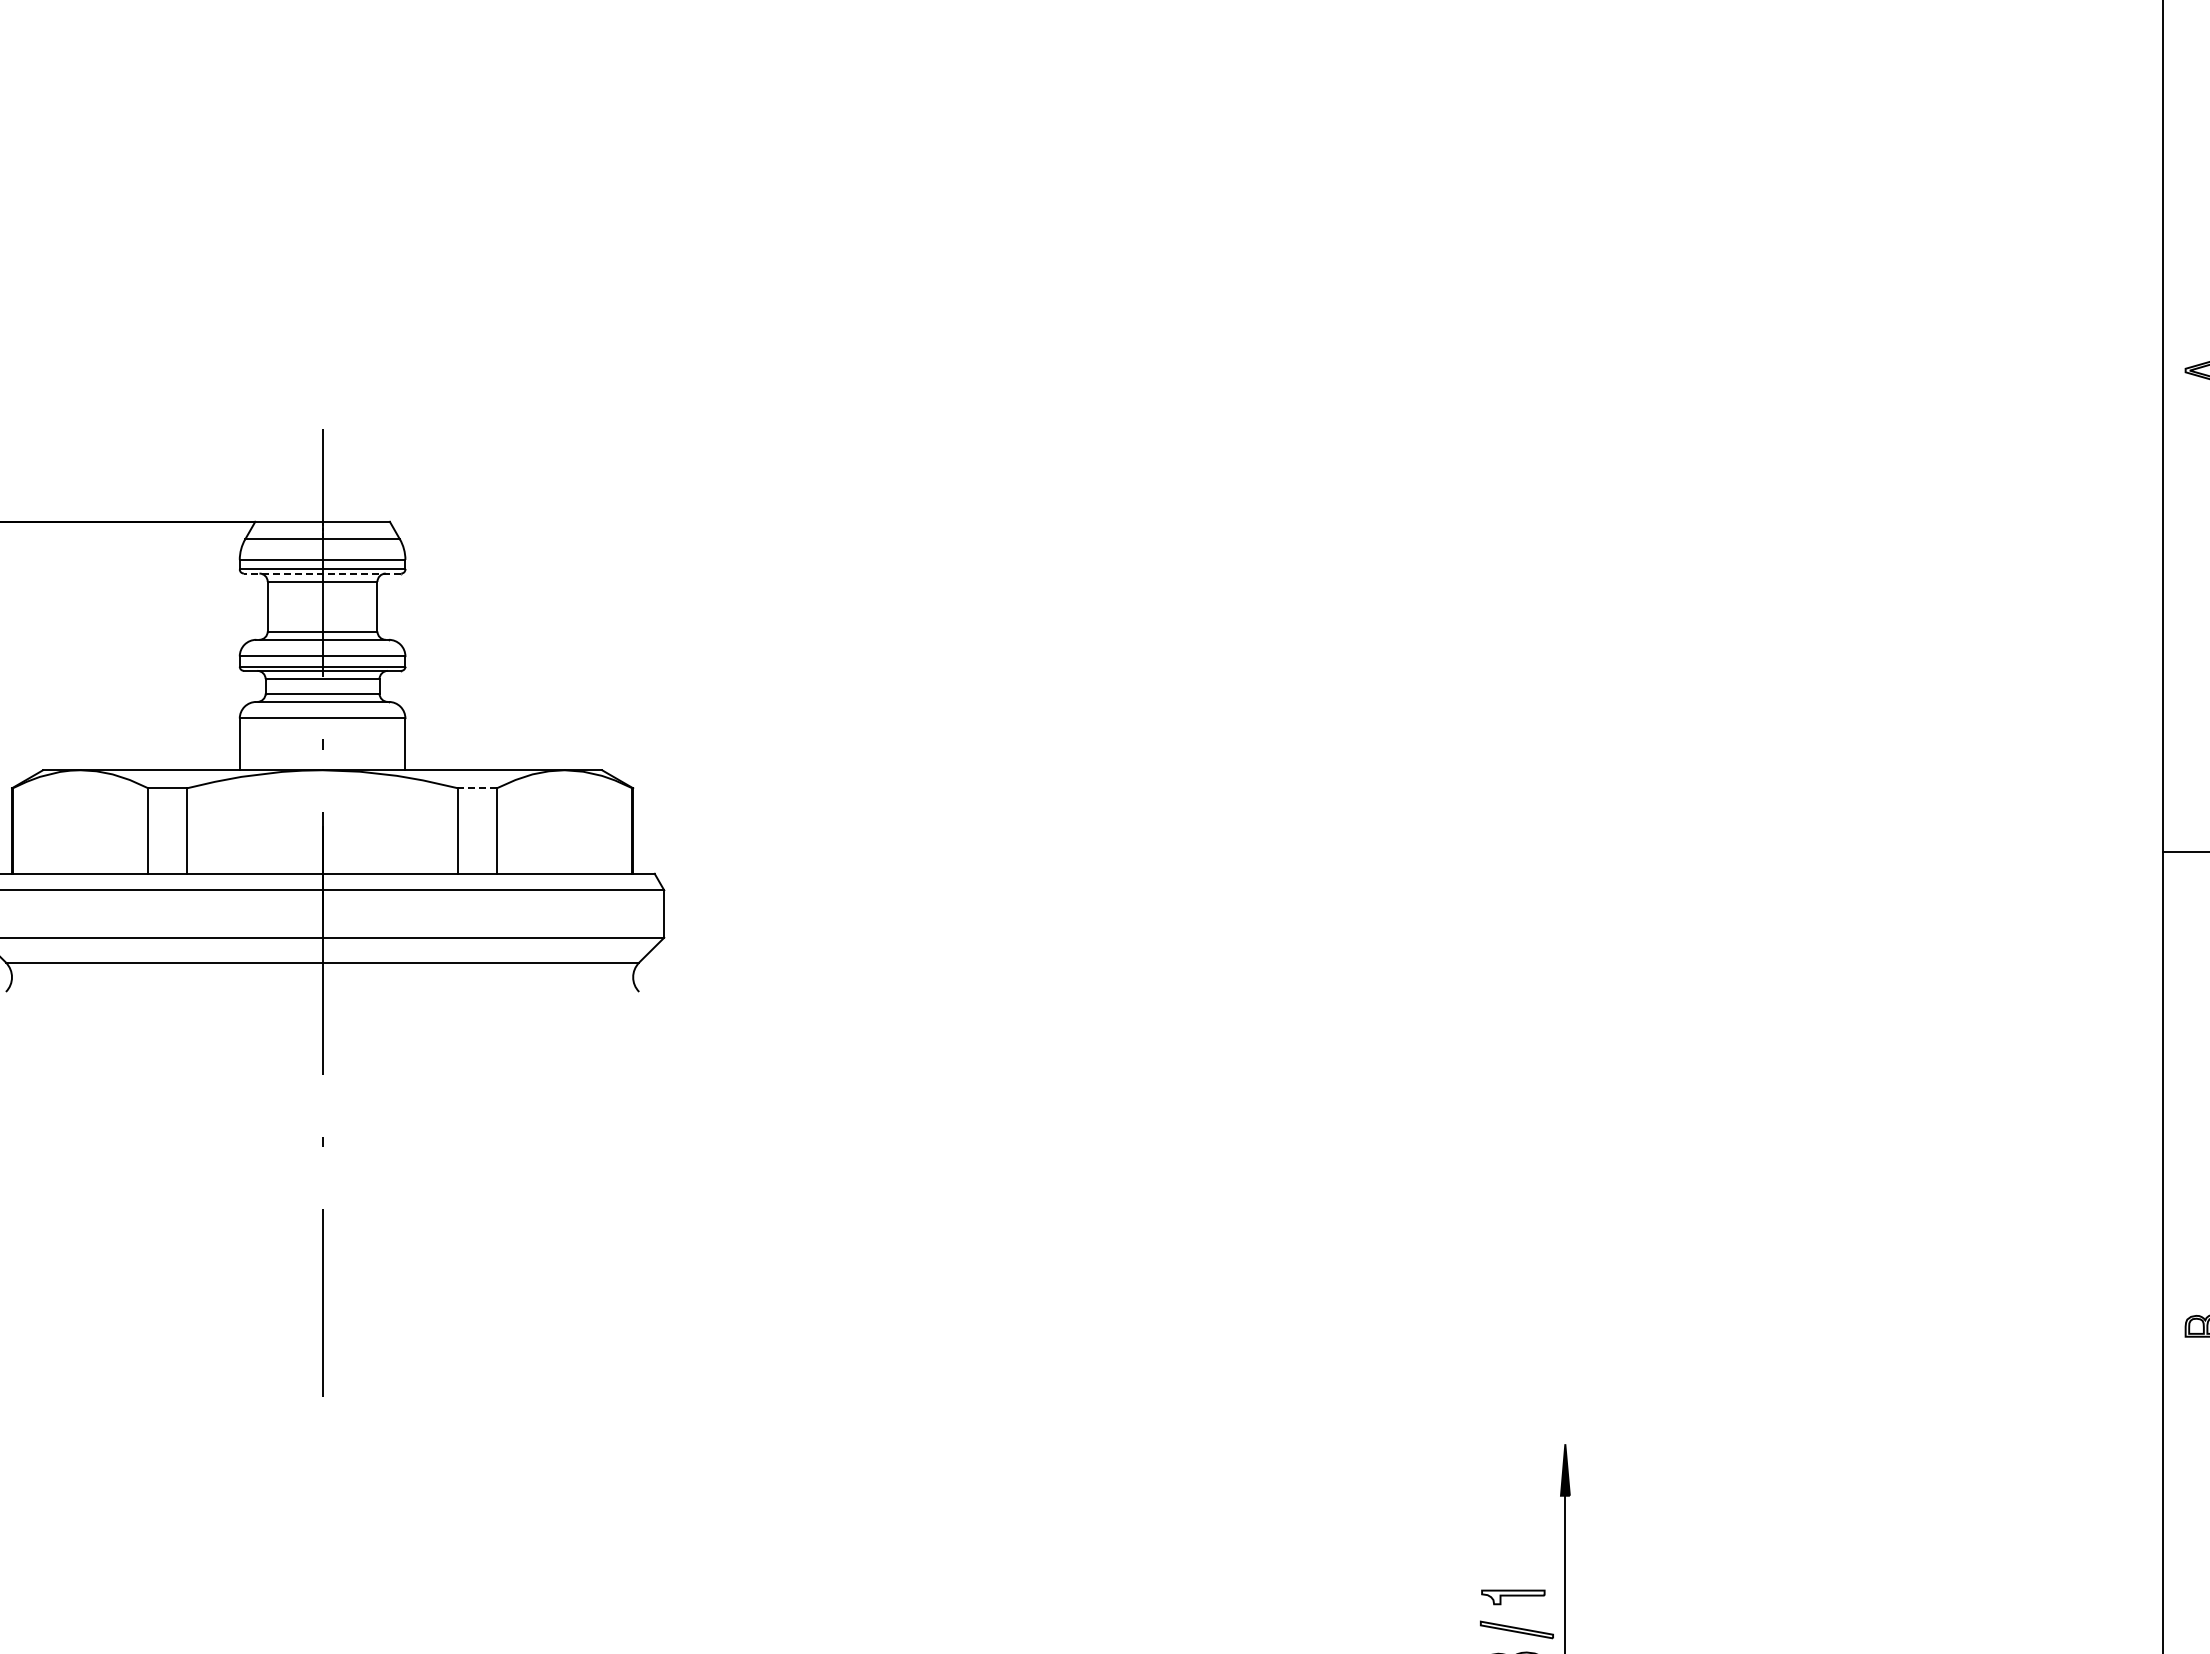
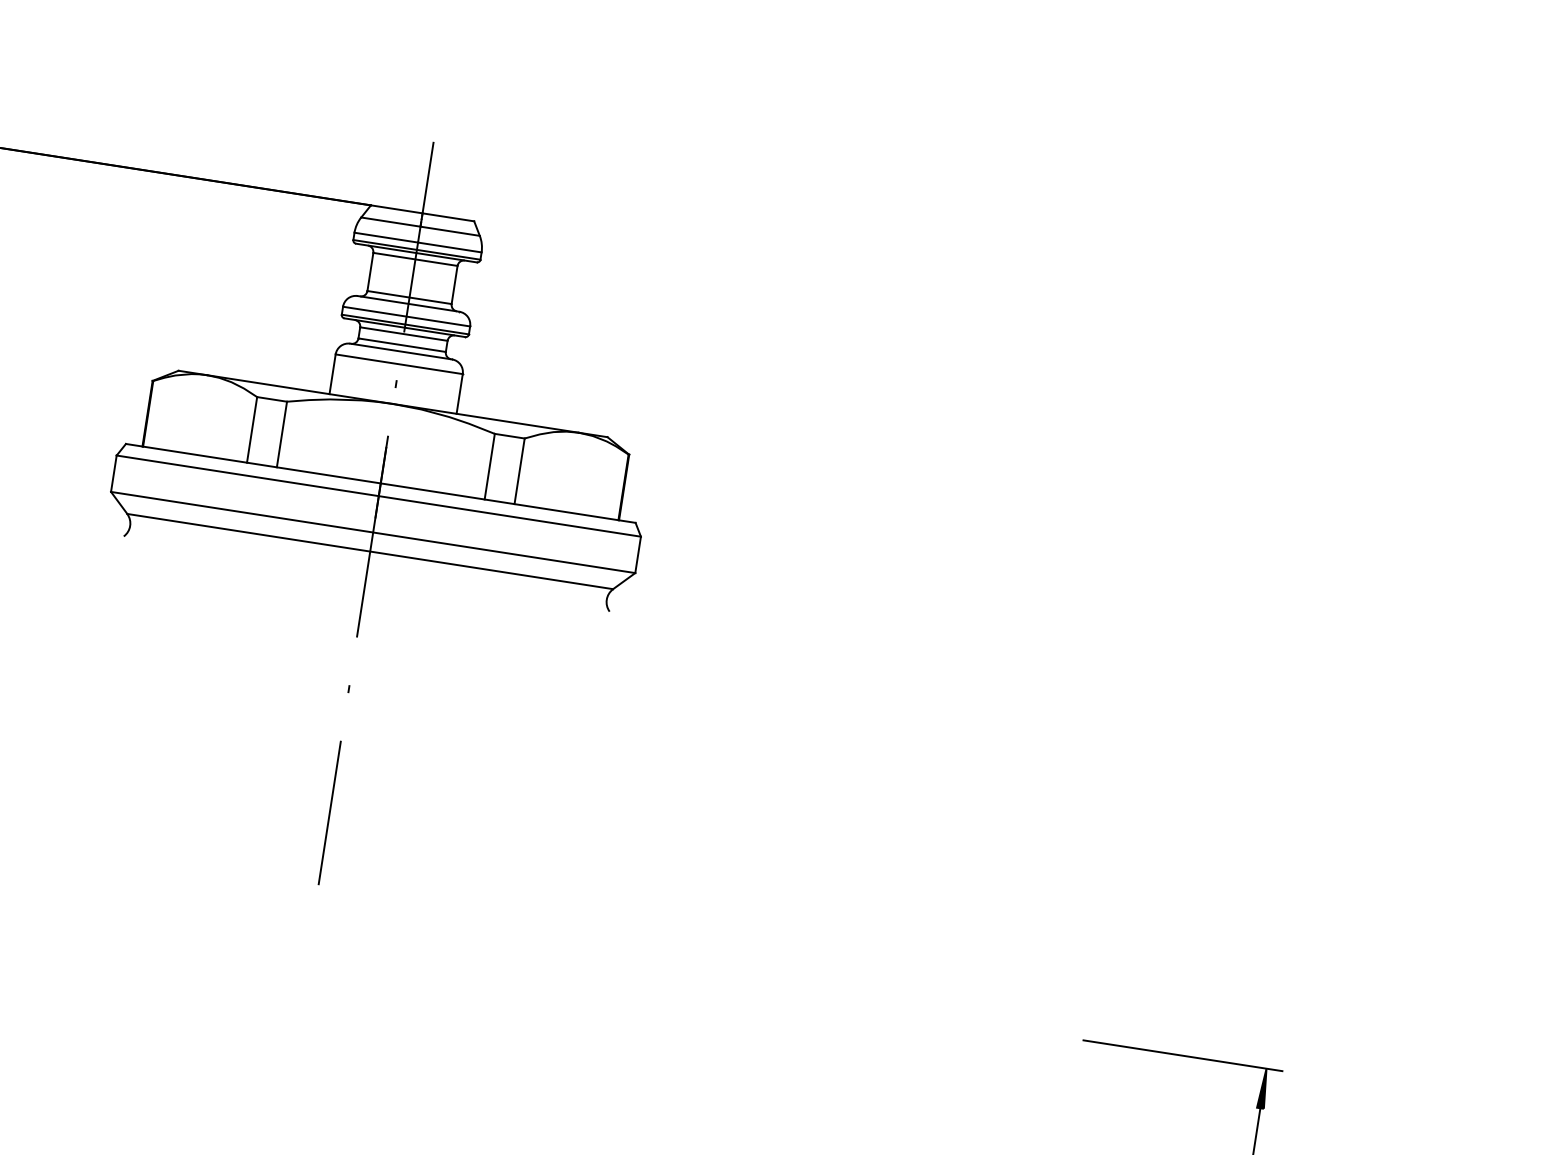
line: (322, 573) -> (416, 253), dashed -> solid
line: (476, 788) -> (508, 436), dashed -> solid
line: (1456, 1444) -> (1182, 1055), added

